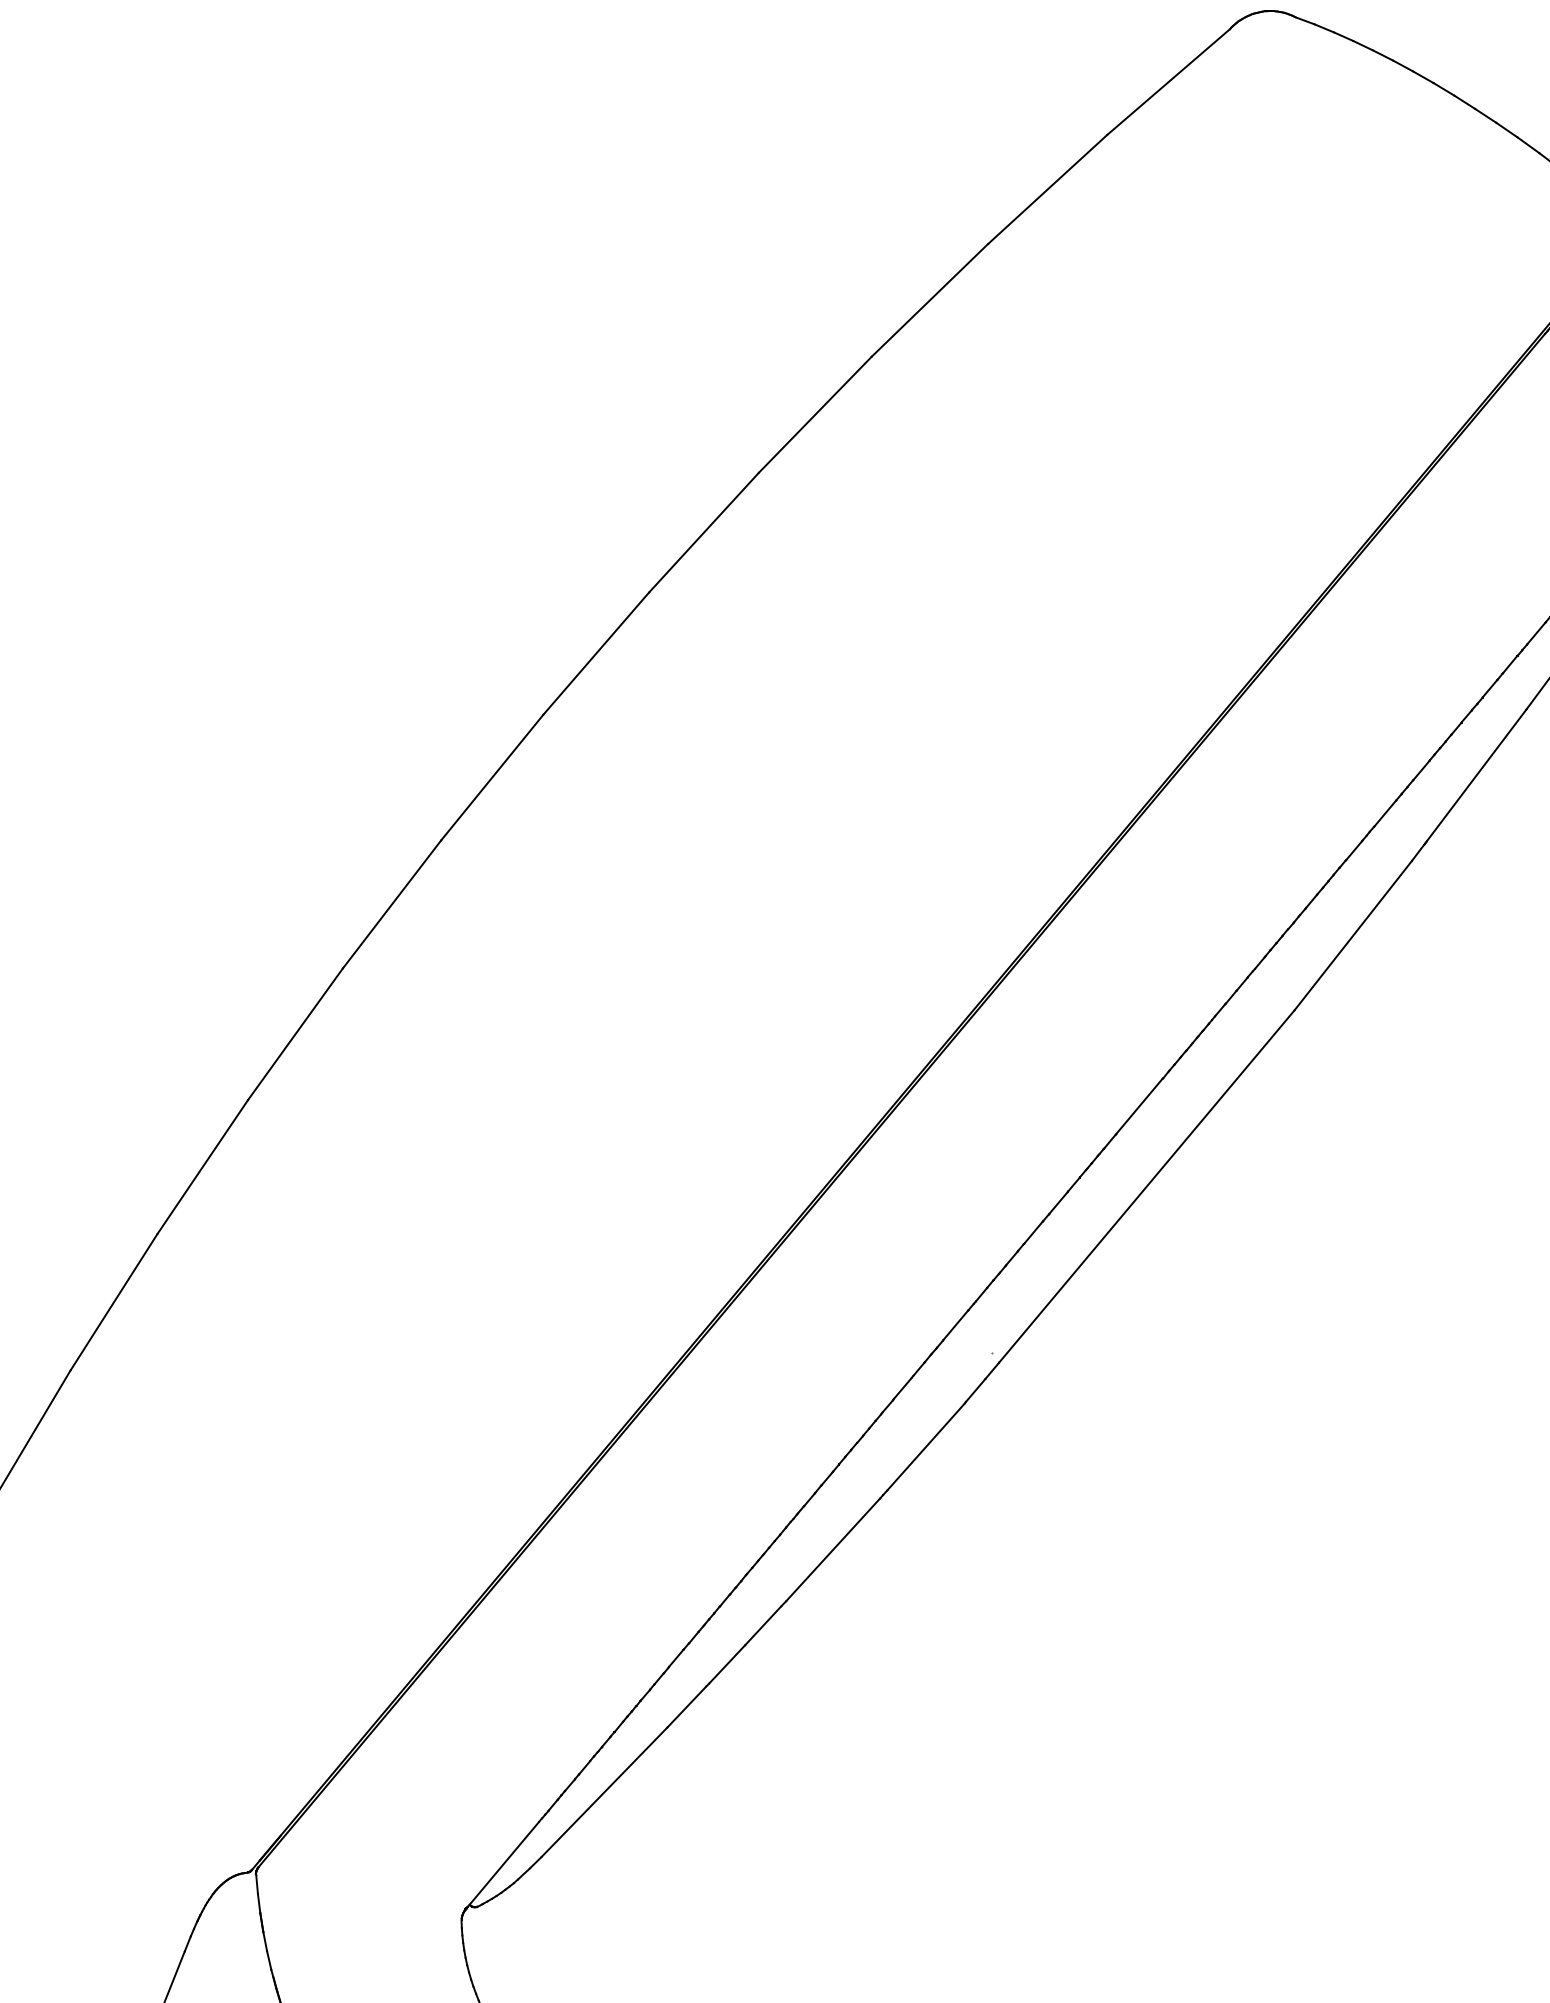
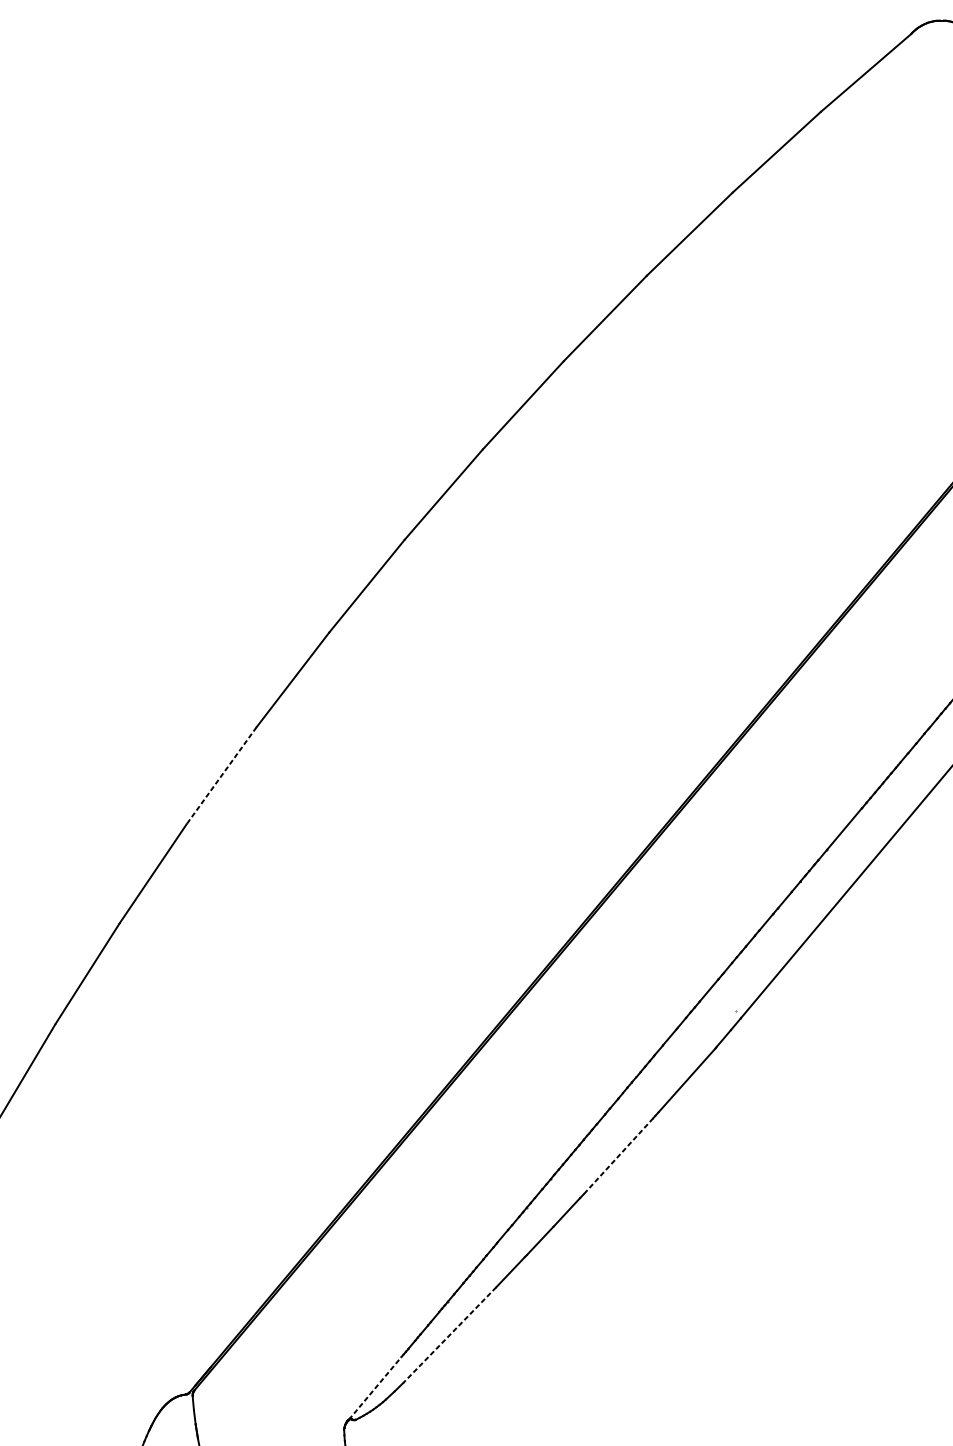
line: (295, 1034) -> (221, 775), solid -> dashed
line: (833, 1549) -> (618, 1156), solid -> dashed
line: (604, 1792) -> (449, 1335), solid -> dashed
line: (503, 1864) -> (375, 1388), solid -> dashed

